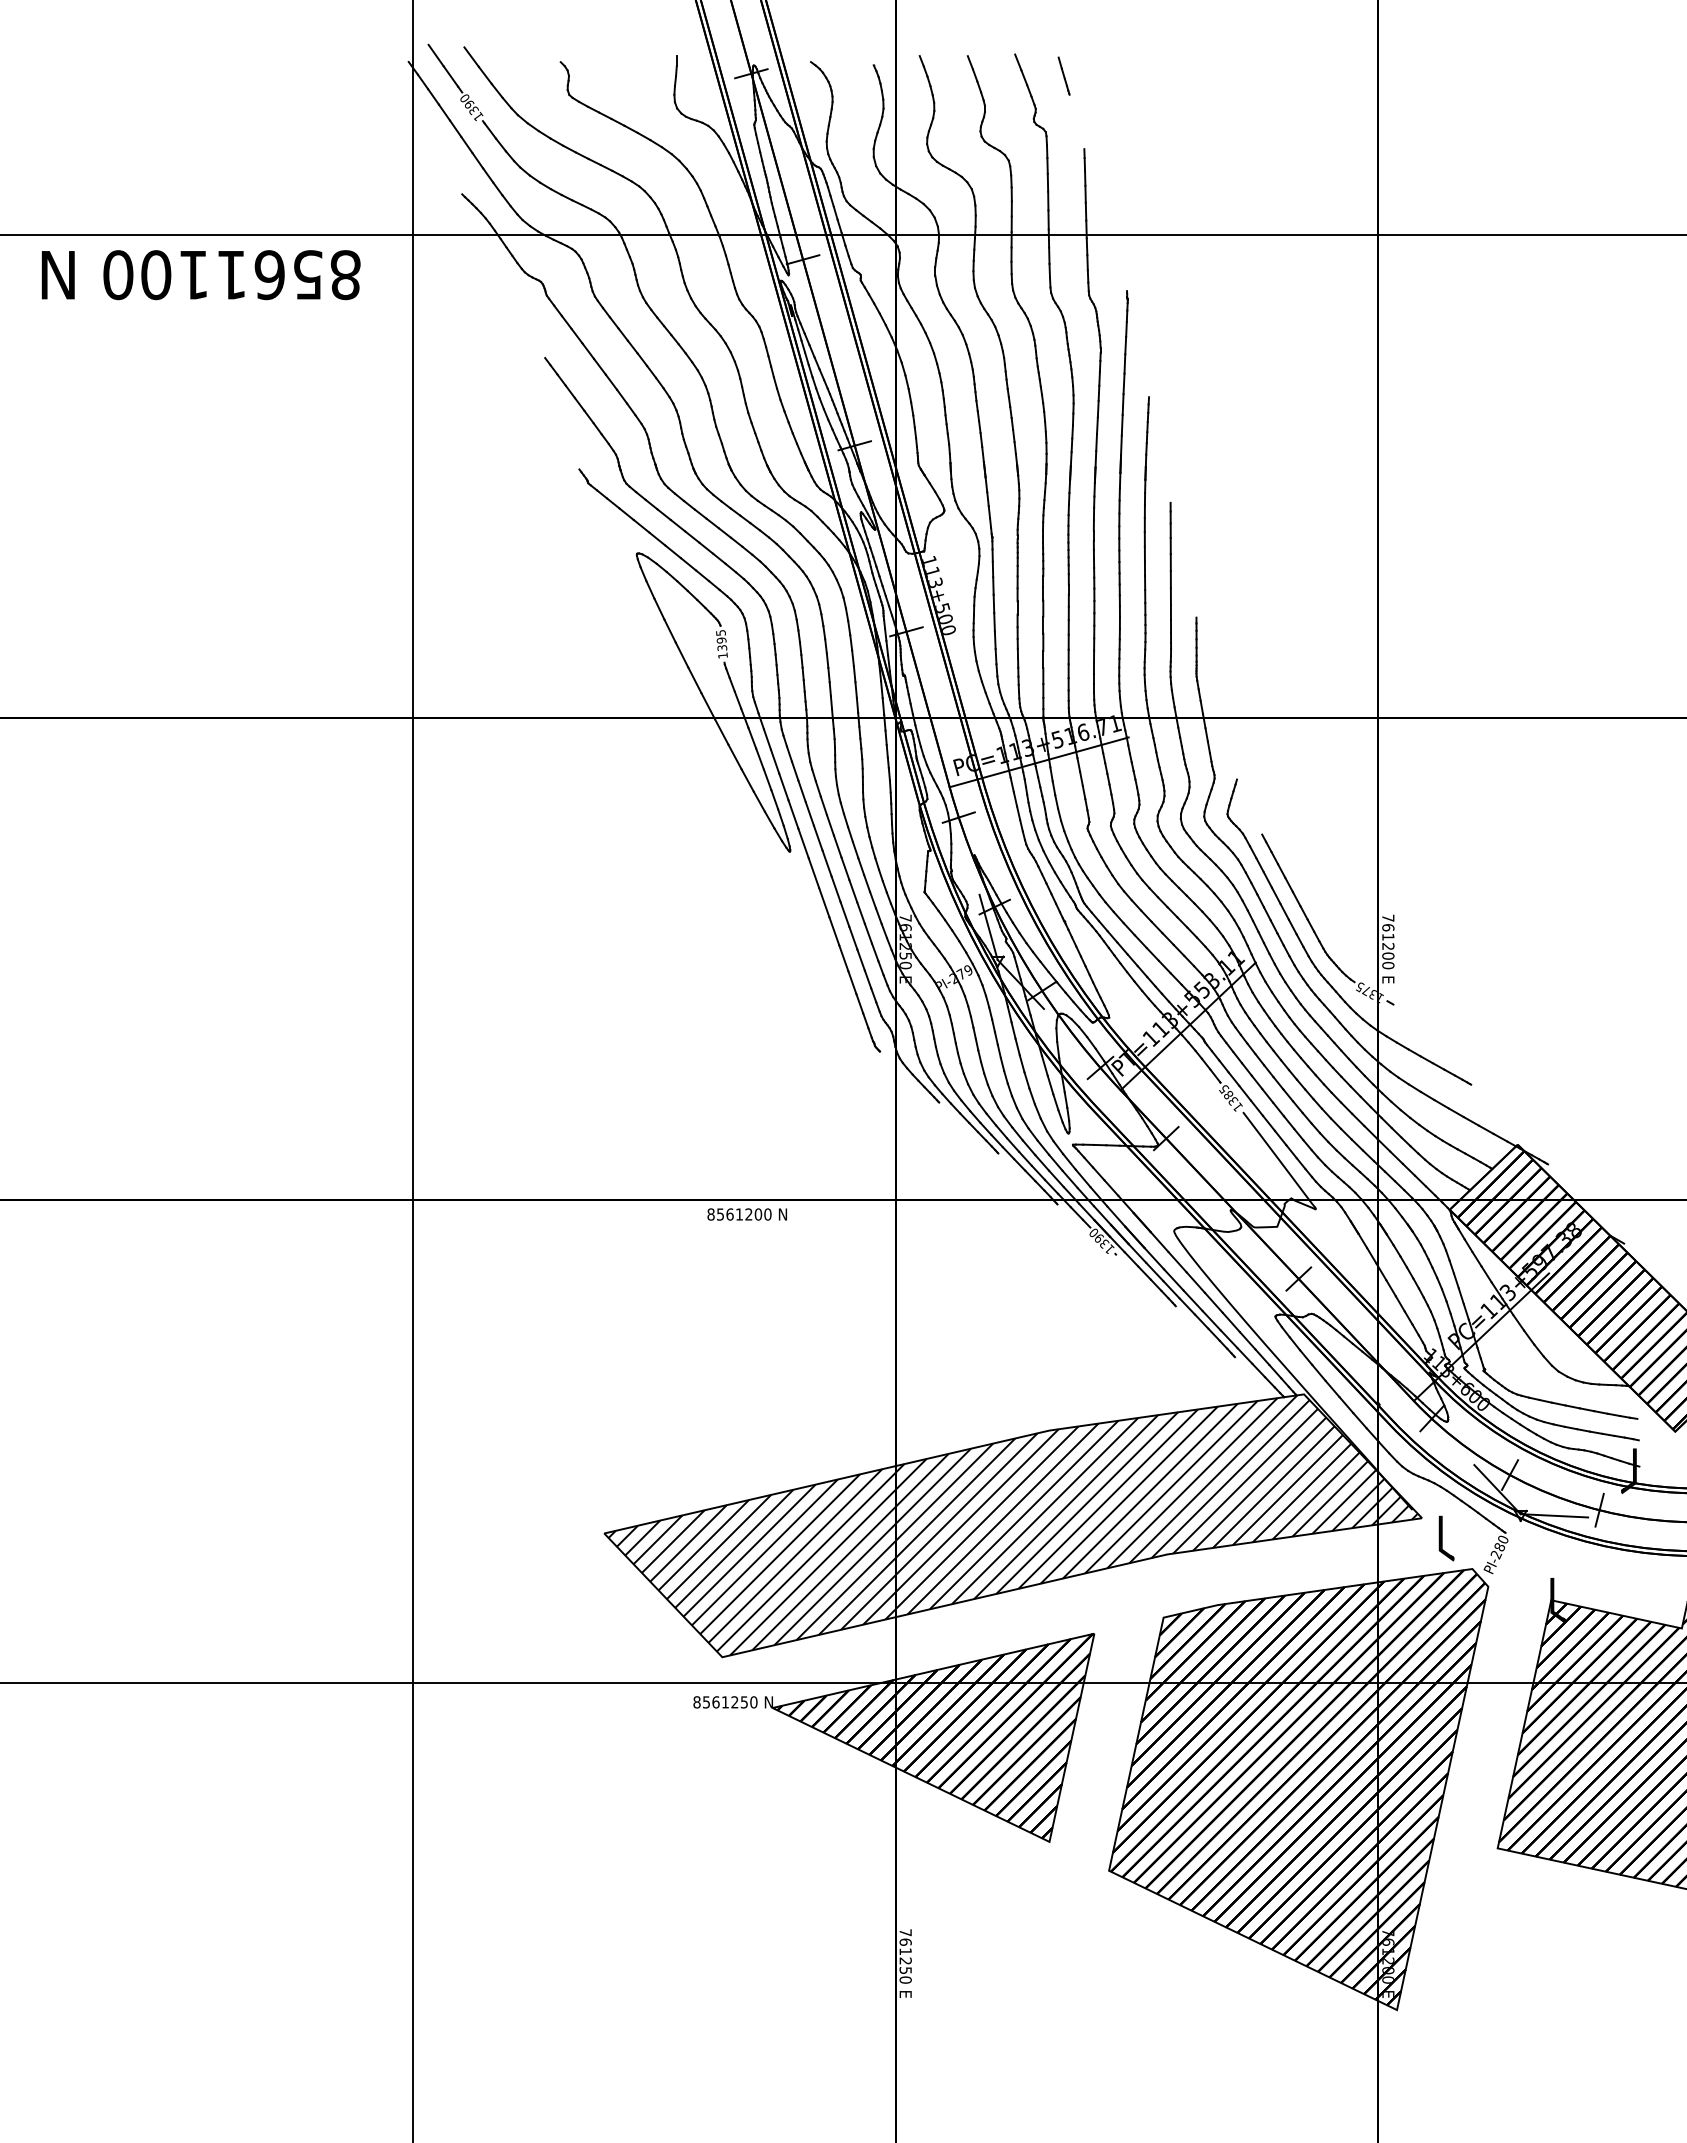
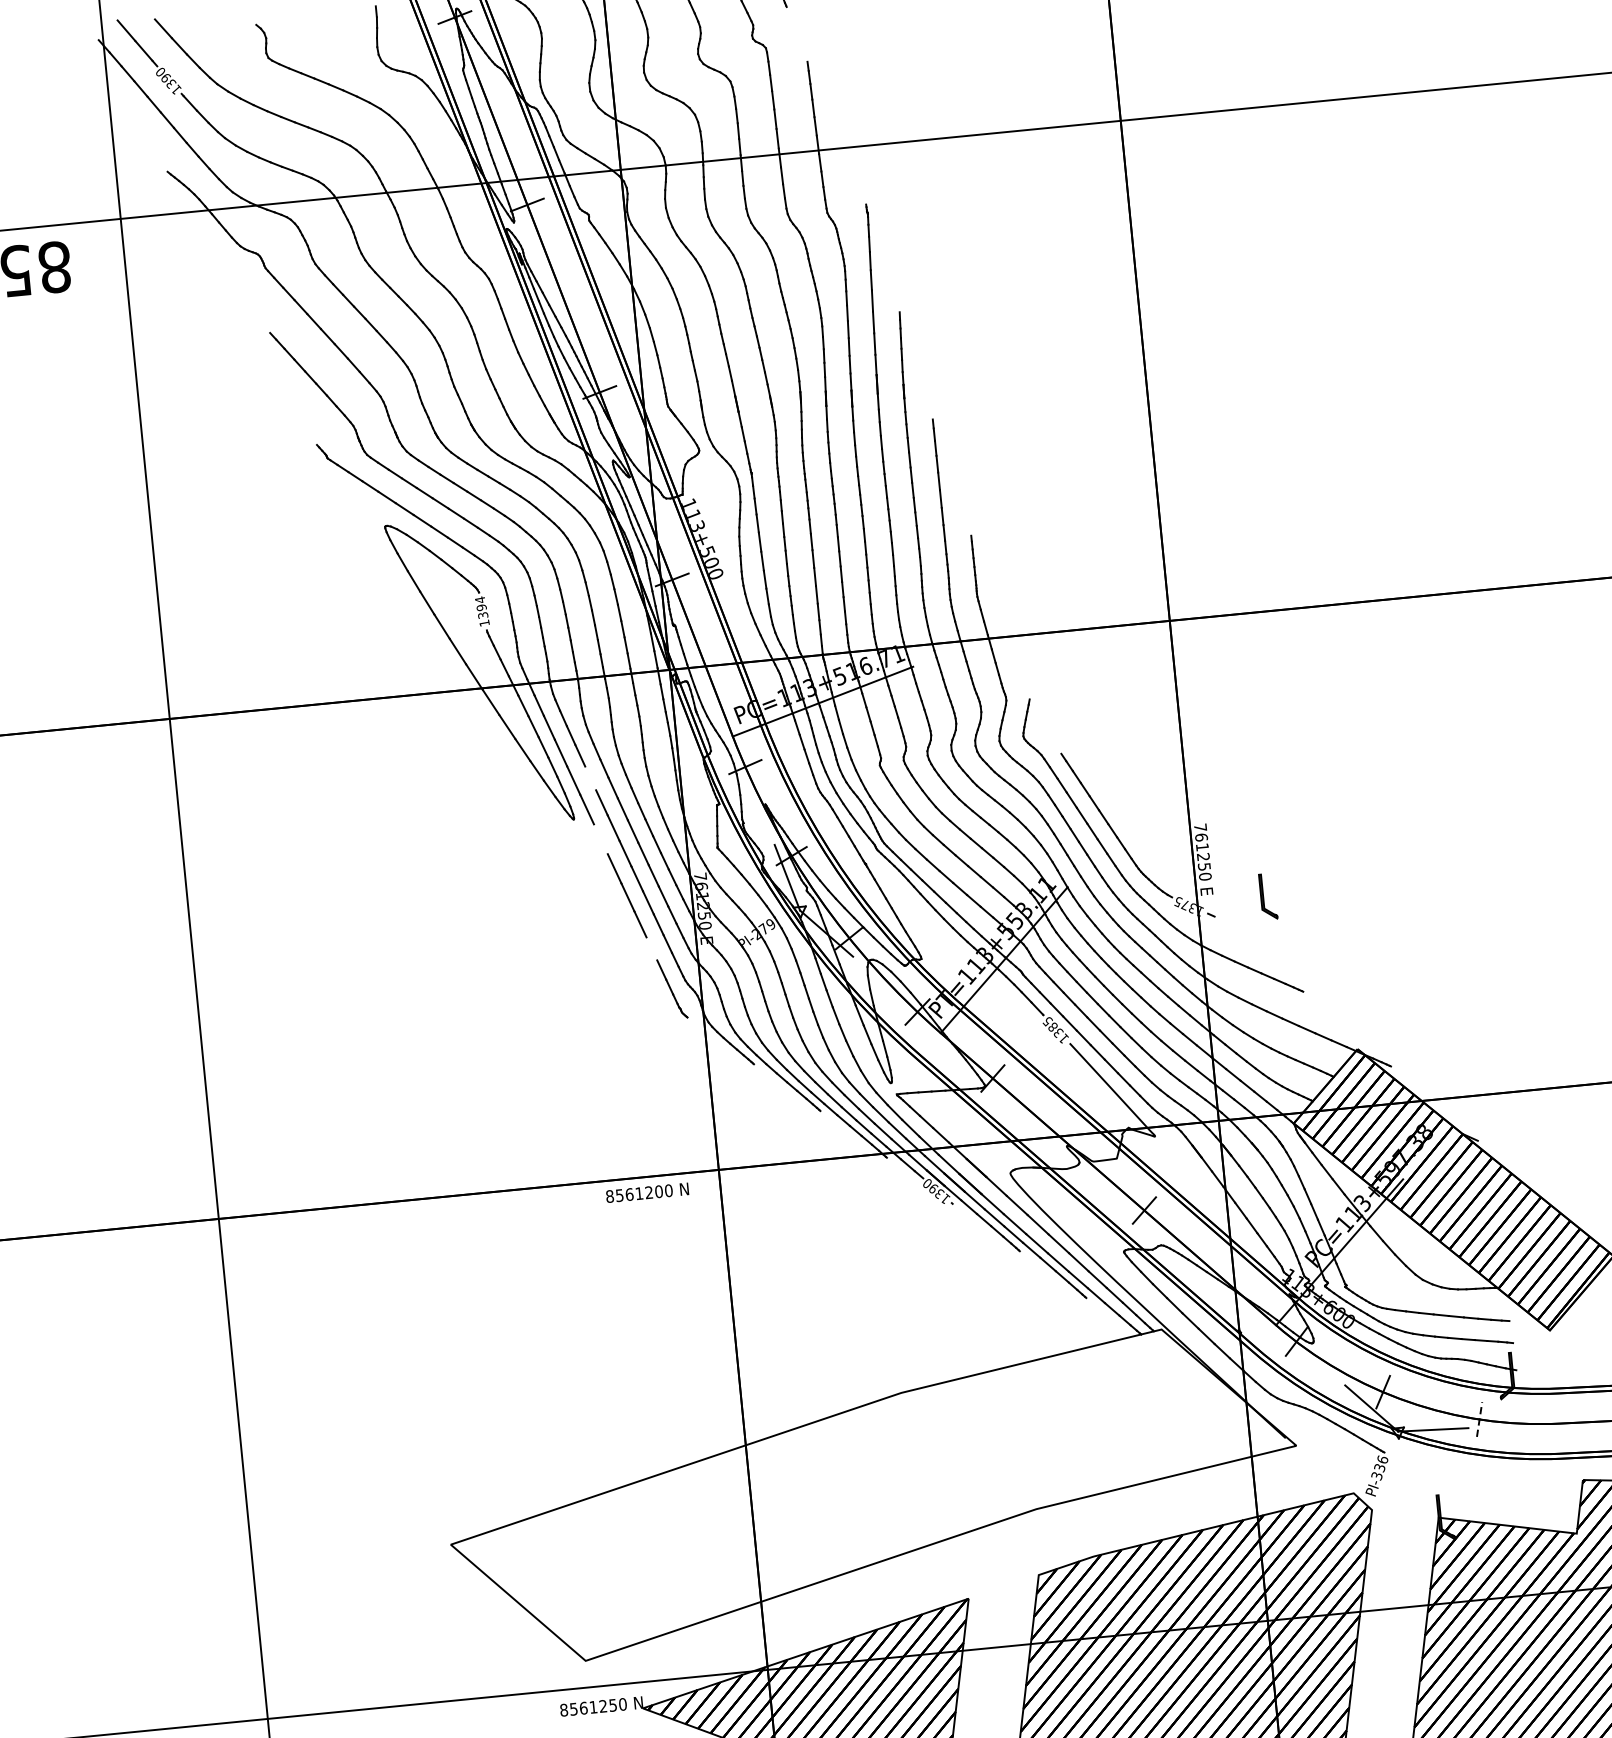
text: (720, 632) -> (479, 599), 1395 -> 1394
line: (809, 813) -> (590, 777), removed
line: (813, 872) -> (600, 838), removed
text: (1388, 955) -> (1204, 866), 761200 -> 761250
line: (852, 982) -> (651, 948), removed
text: (746, 1214) -> (646, 1192), moved
line: (1599, 1510) -> (1479, 1419), solid -> dashed
hatch: (1012, 1525) -> (872, 1494), removed
curve: (1442, 1538) -> (1264, 897), moved
text: (1499, 1547) -> (1379, 1468), PI-280 -> PI-336

